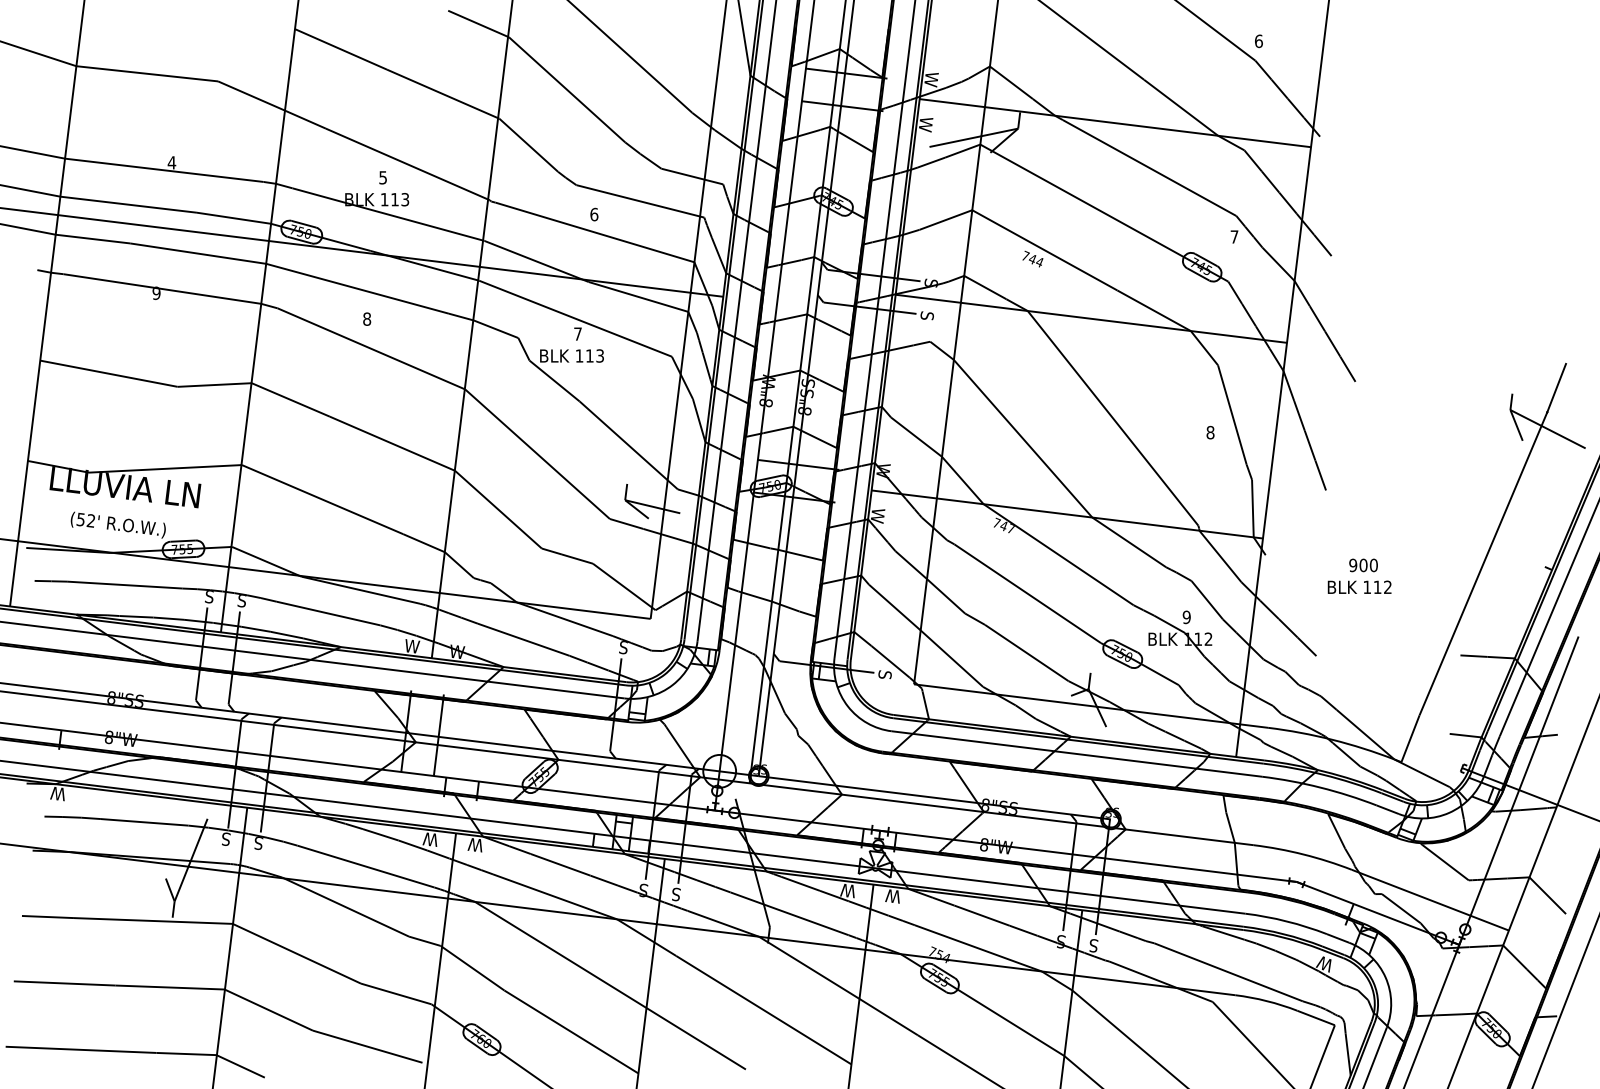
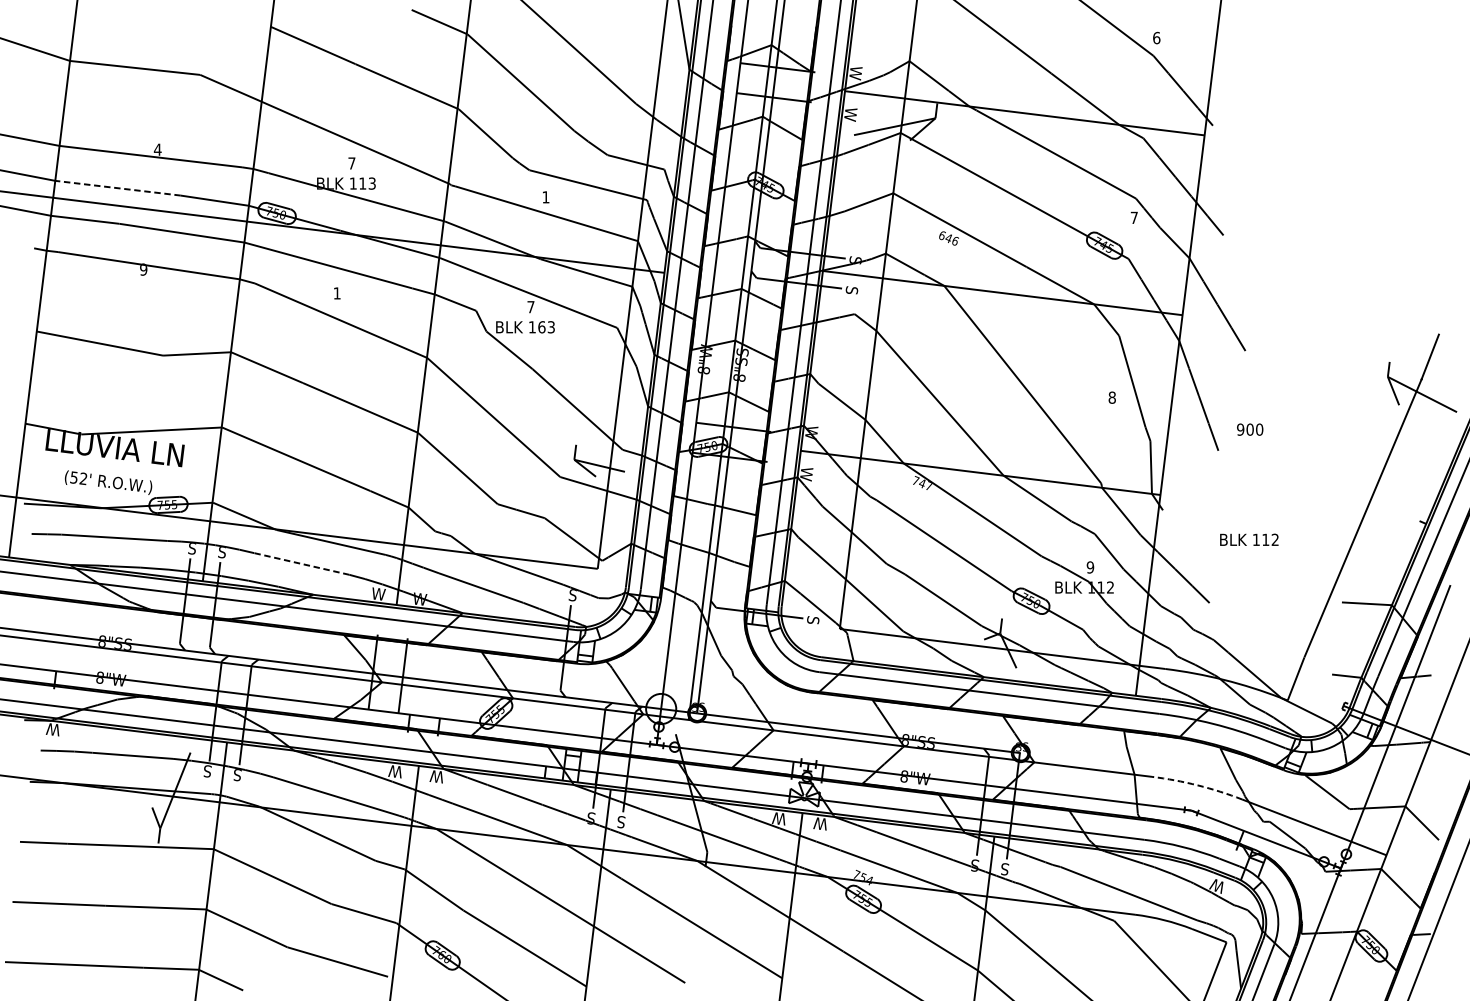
text: (382, 177) -> (351, 163), 5 -> 7
line: (128, 204) -> (117, 188), solid -> dashed
text: (594, 214) -> (546, 197), 6 -> 1
text: (1032, 258) -> (948, 237), 744 -> 646
text: (367, 318) -> (337, 292), 8 -> 1
text: (589, 355) -> (541, 326), 113 -> 163
text: (1363, 565) -> (1250, 429), moved
line: (328, 613) -> (301, 563), solid -> dashed
line: (1303, 854) -> (1197, 785), solid -> dashed

